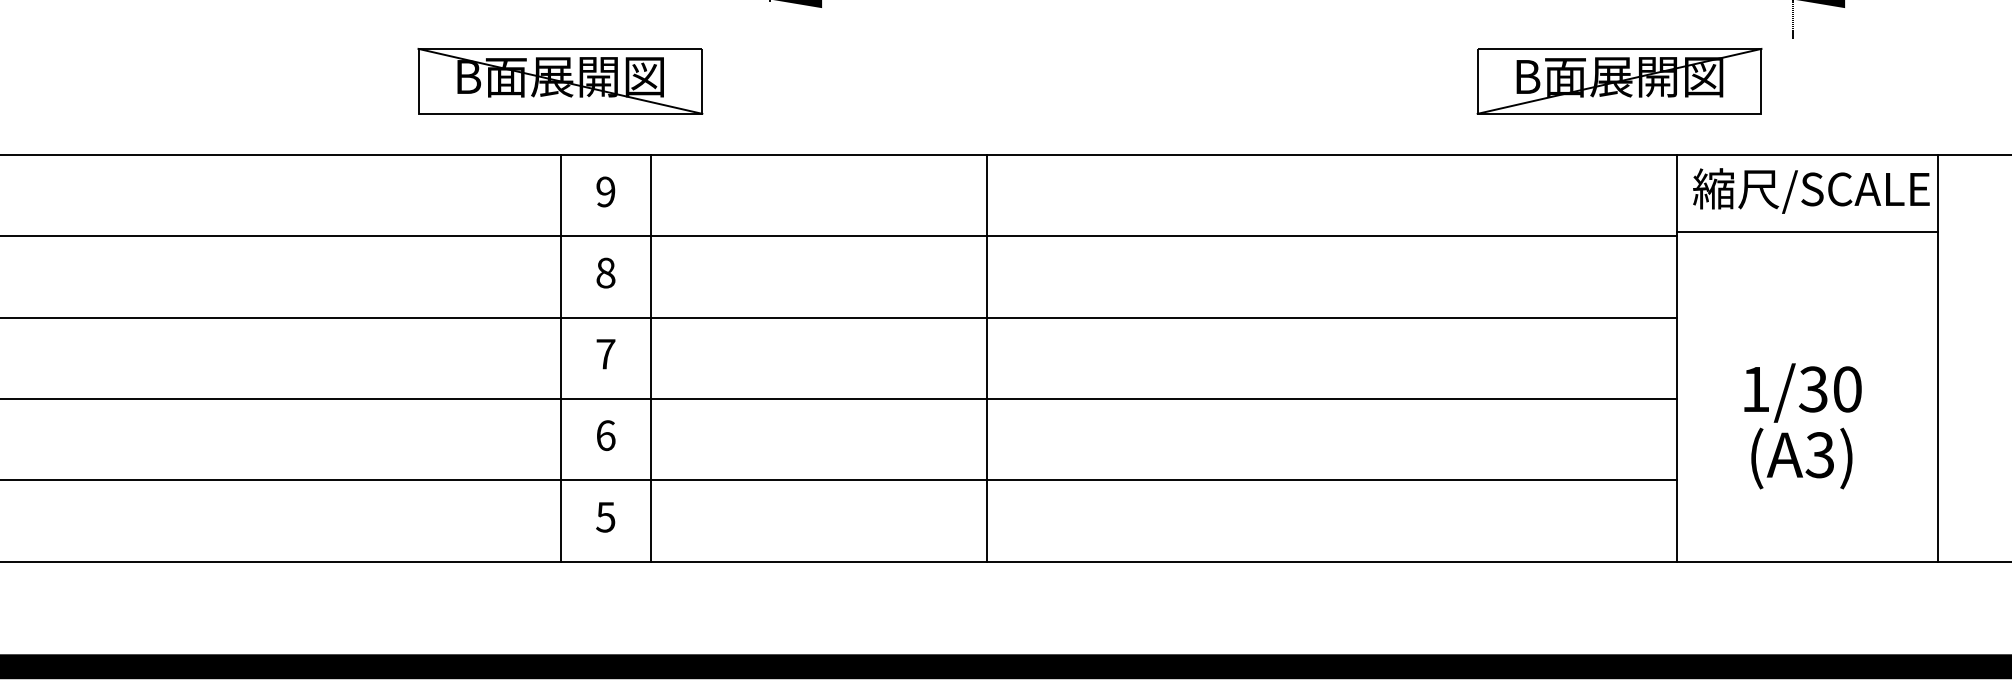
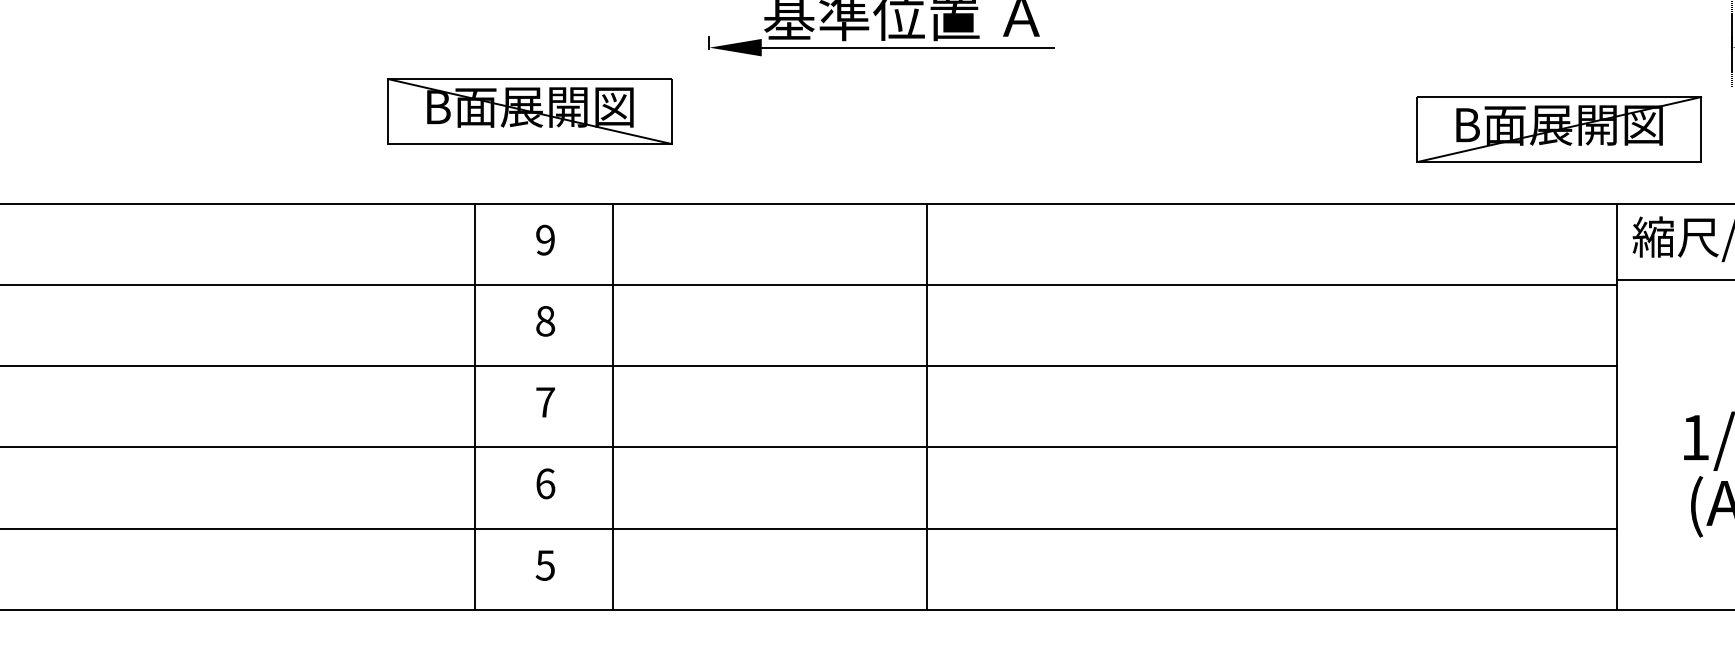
part: (560, 81) -> (530, 111), moved
line: (560, 358) -> (474, 406), moved
line: (651, 358) -> (613, 406), moved

